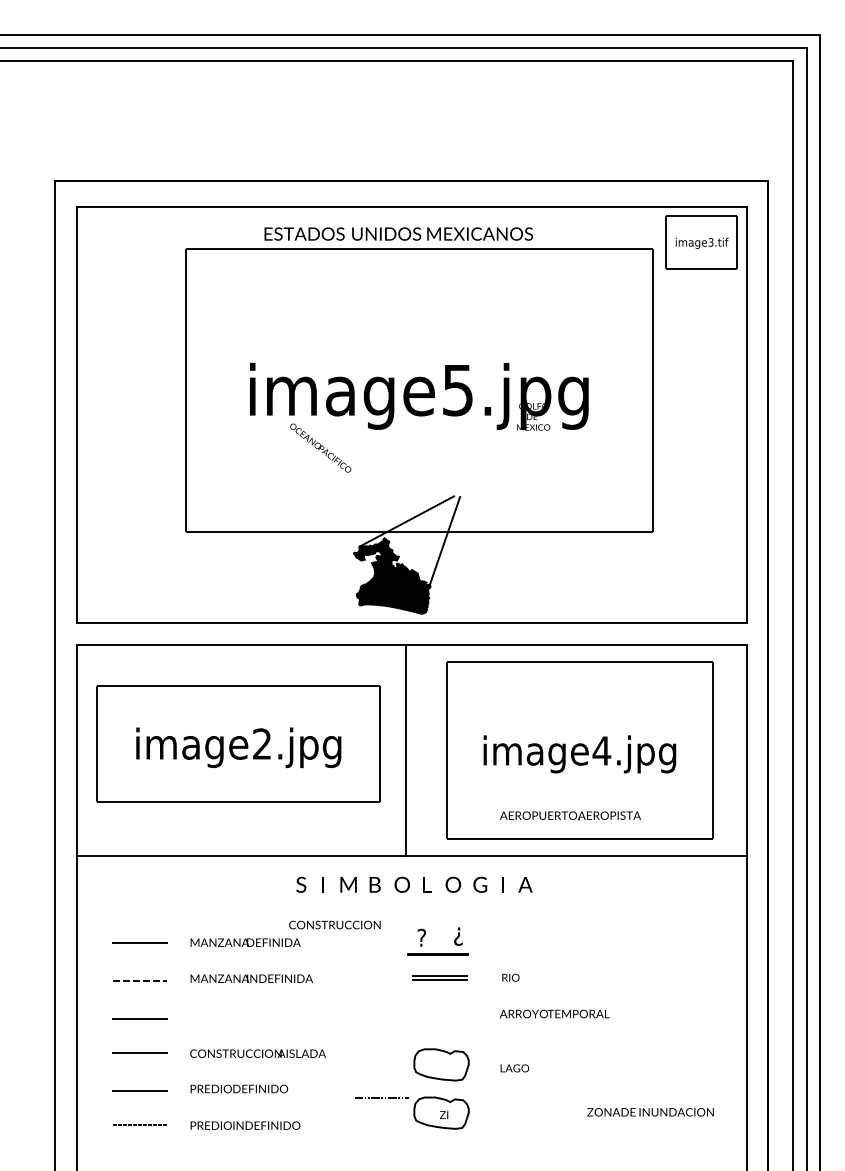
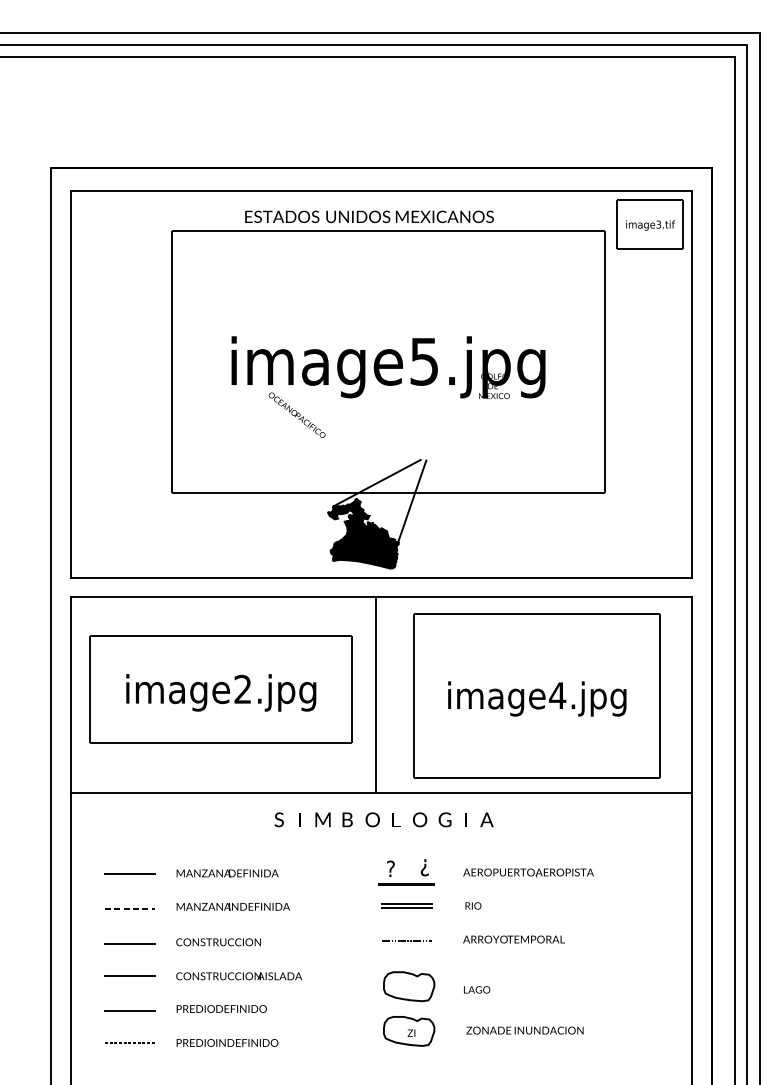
text: (570, 816) -> (528, 873), moved
text: (334, 924) -> (218, 941), moved
line: (381, 1097) -> (407, 940), moved
text: (650, 1112) -> (524, 1030), moved

